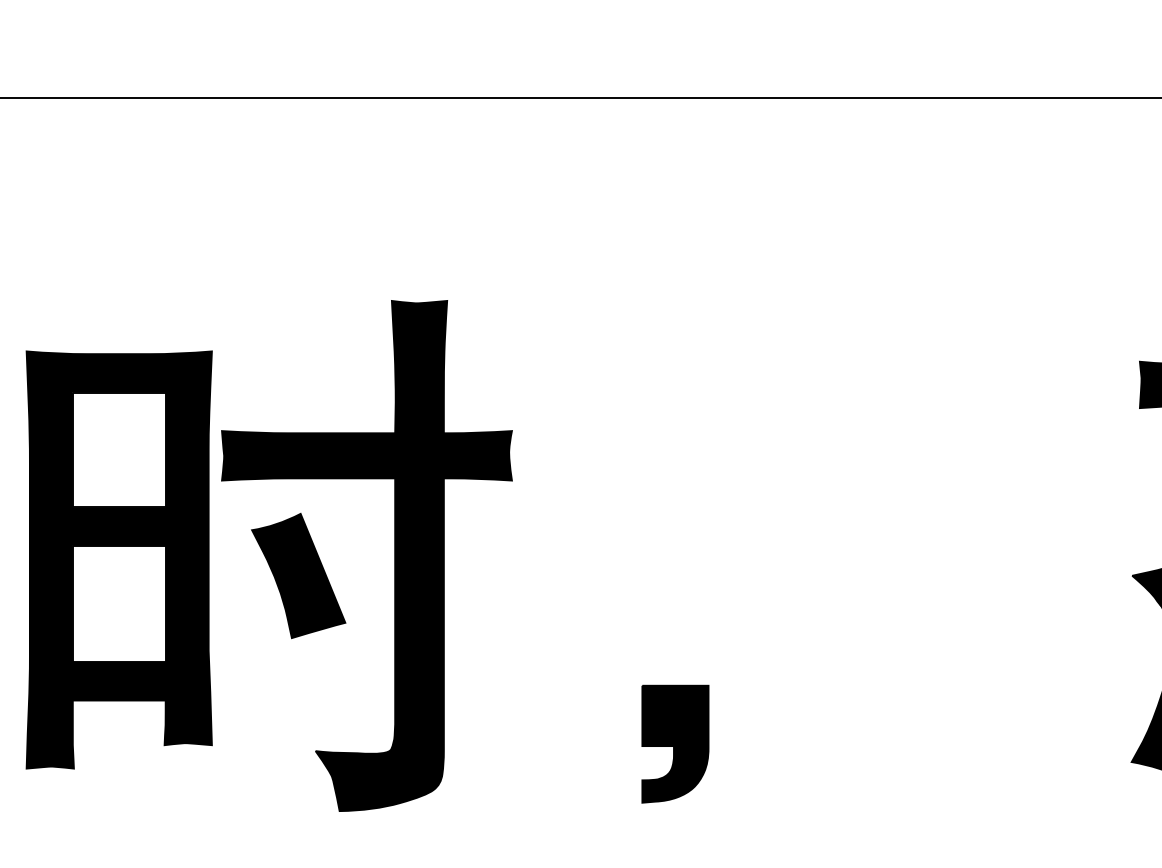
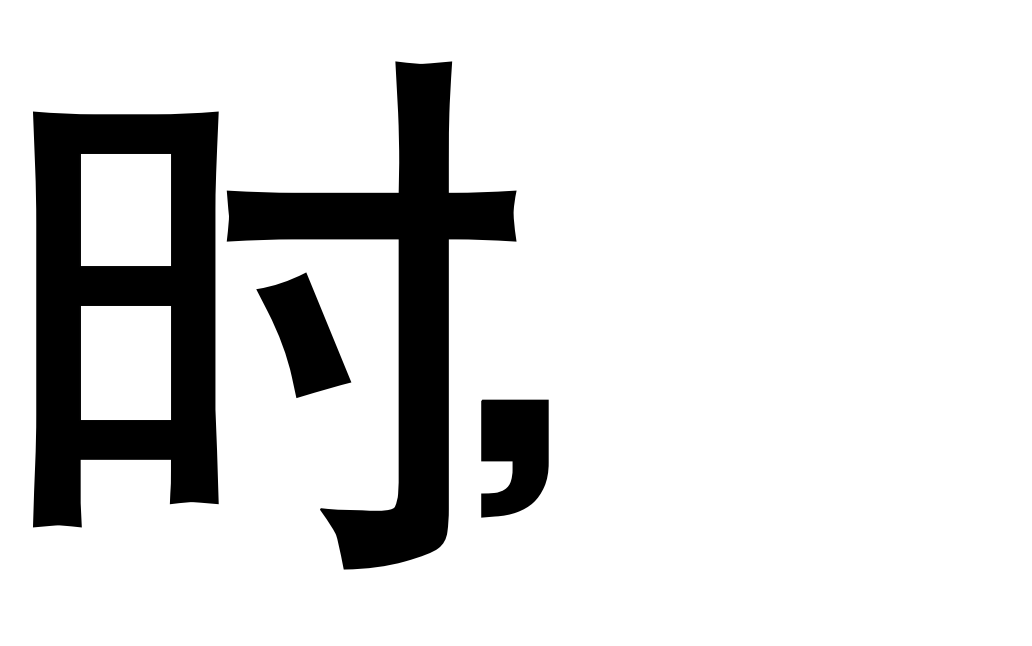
part: (675, 743) -> (514, 457), moved

